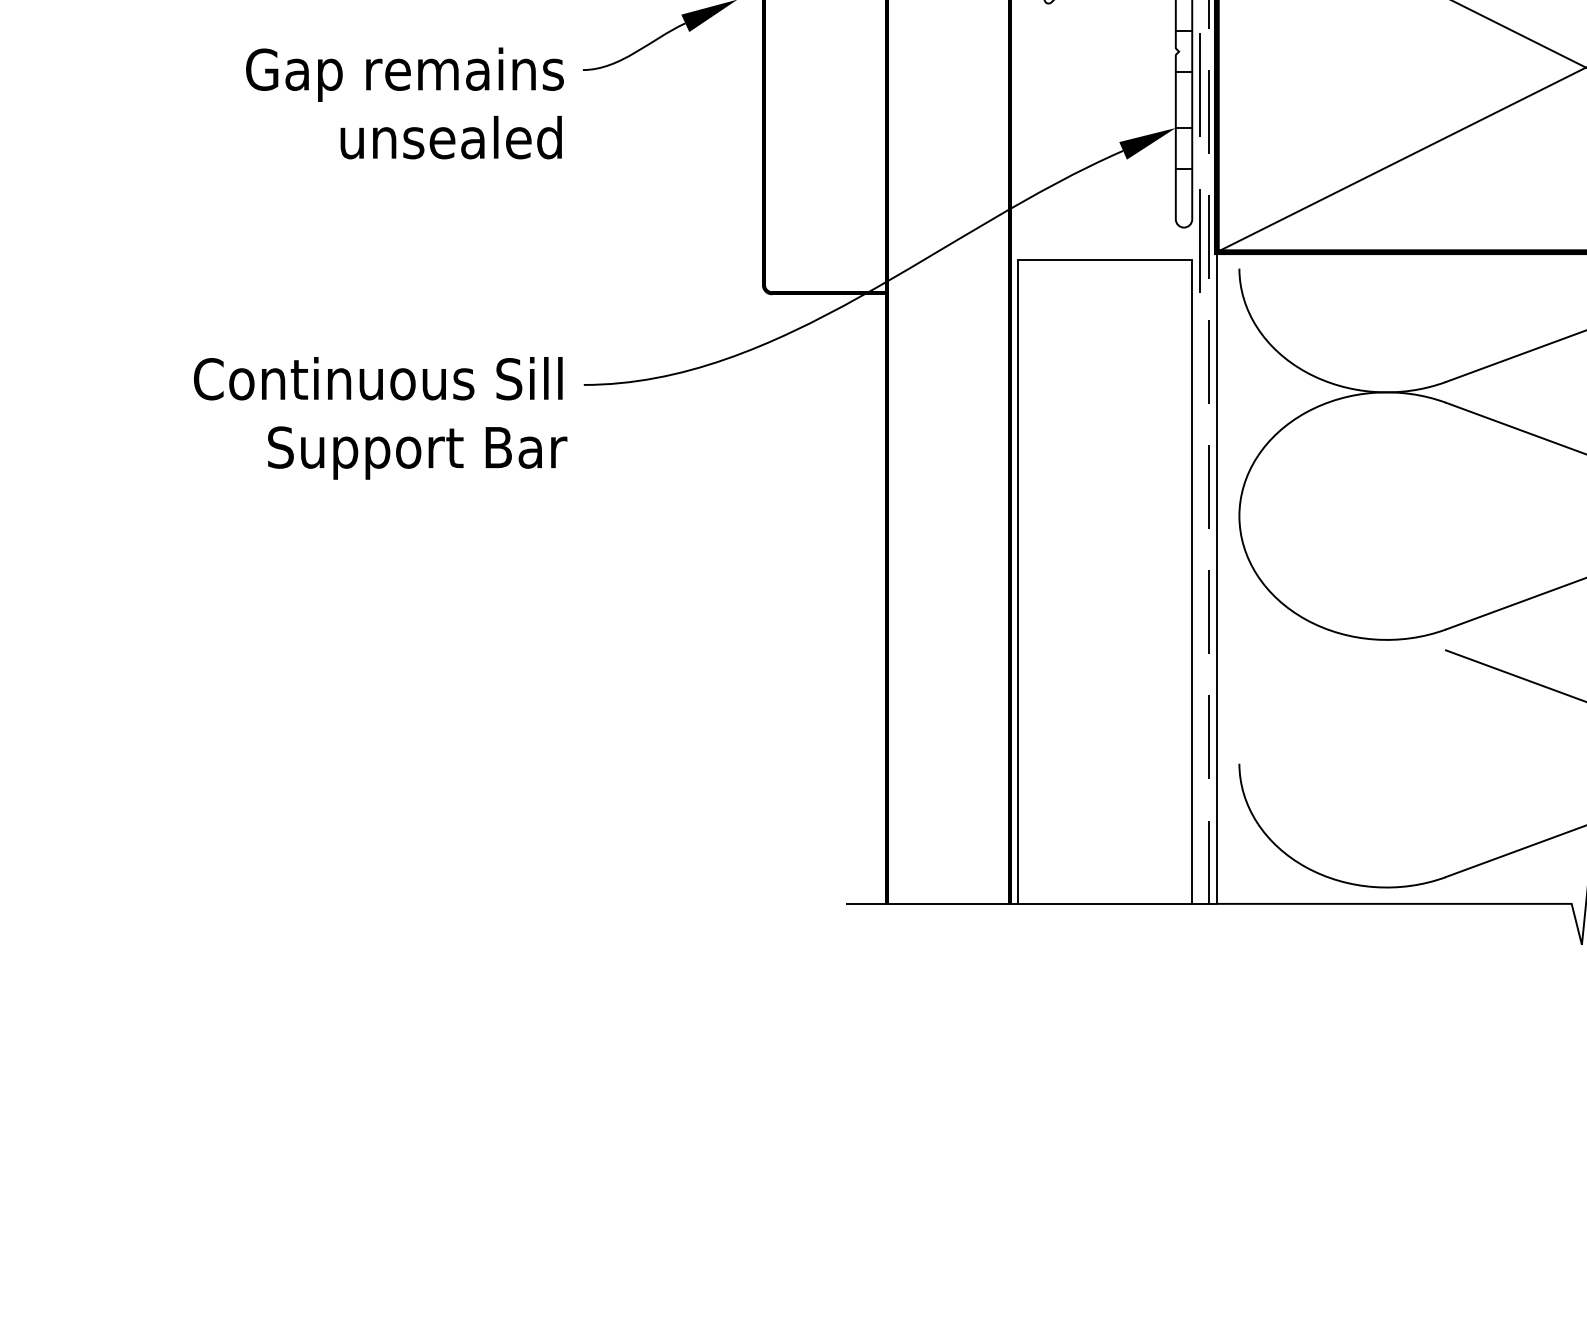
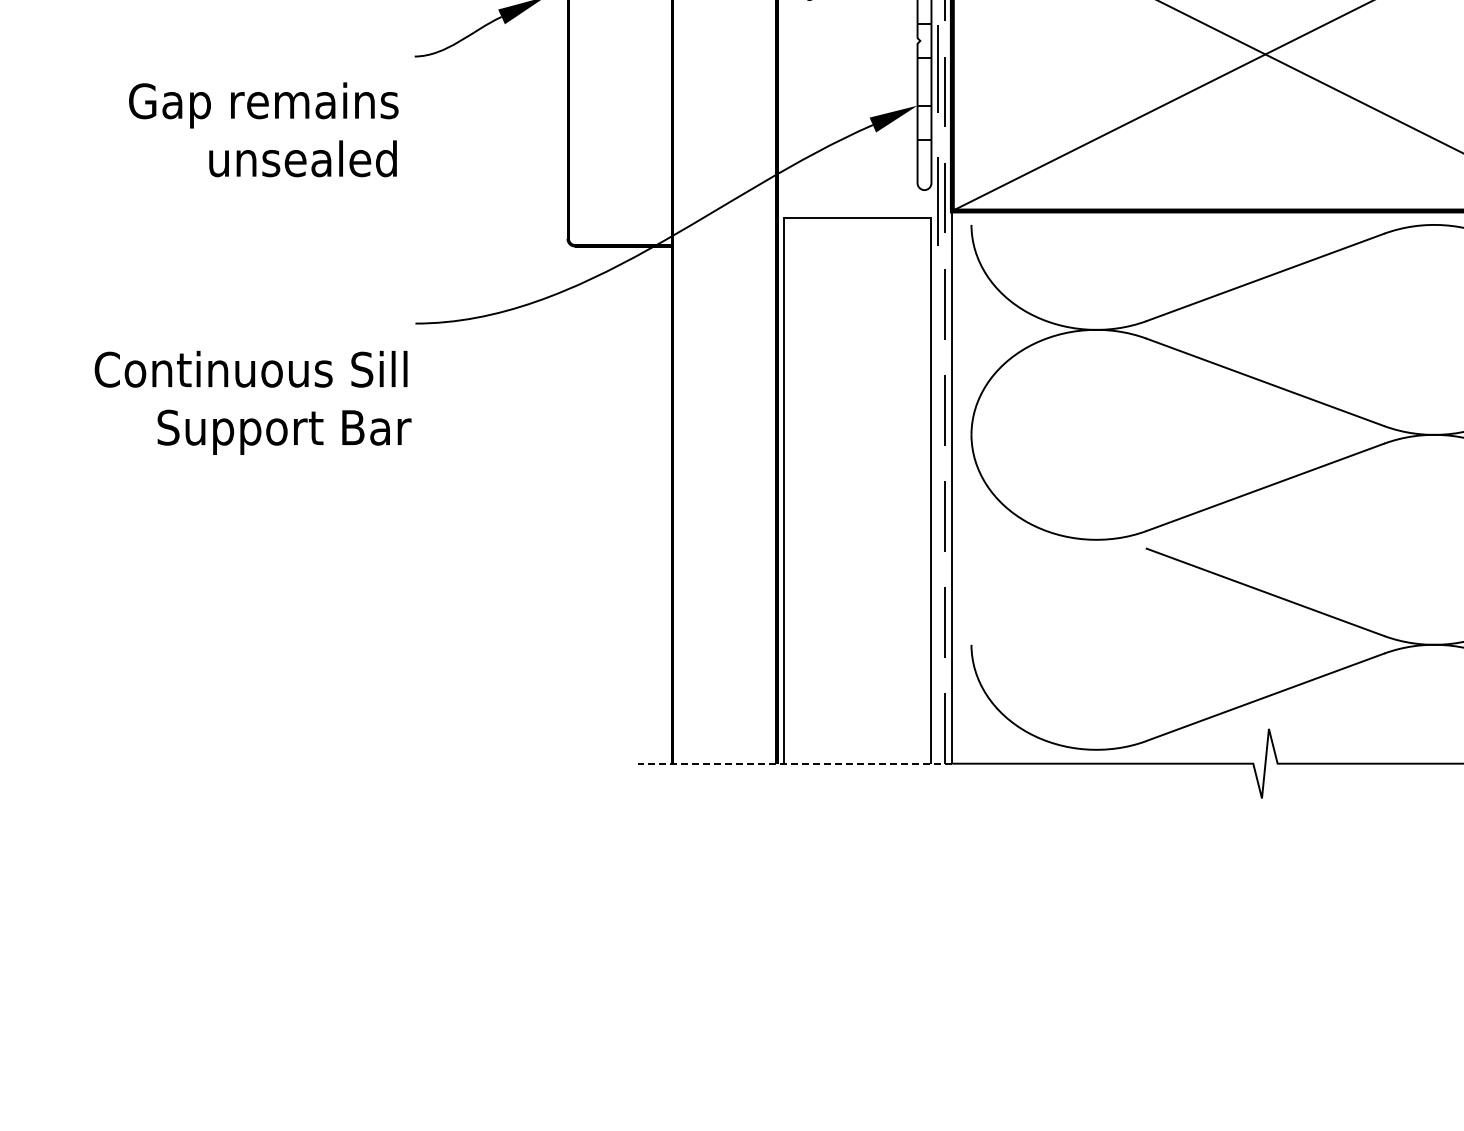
text: (404, 103) -> (263, 129), moved
text: (379, 417) -> (252, 402), moved
line: (1030, 903) -> (794, 763), solid -> dashed

